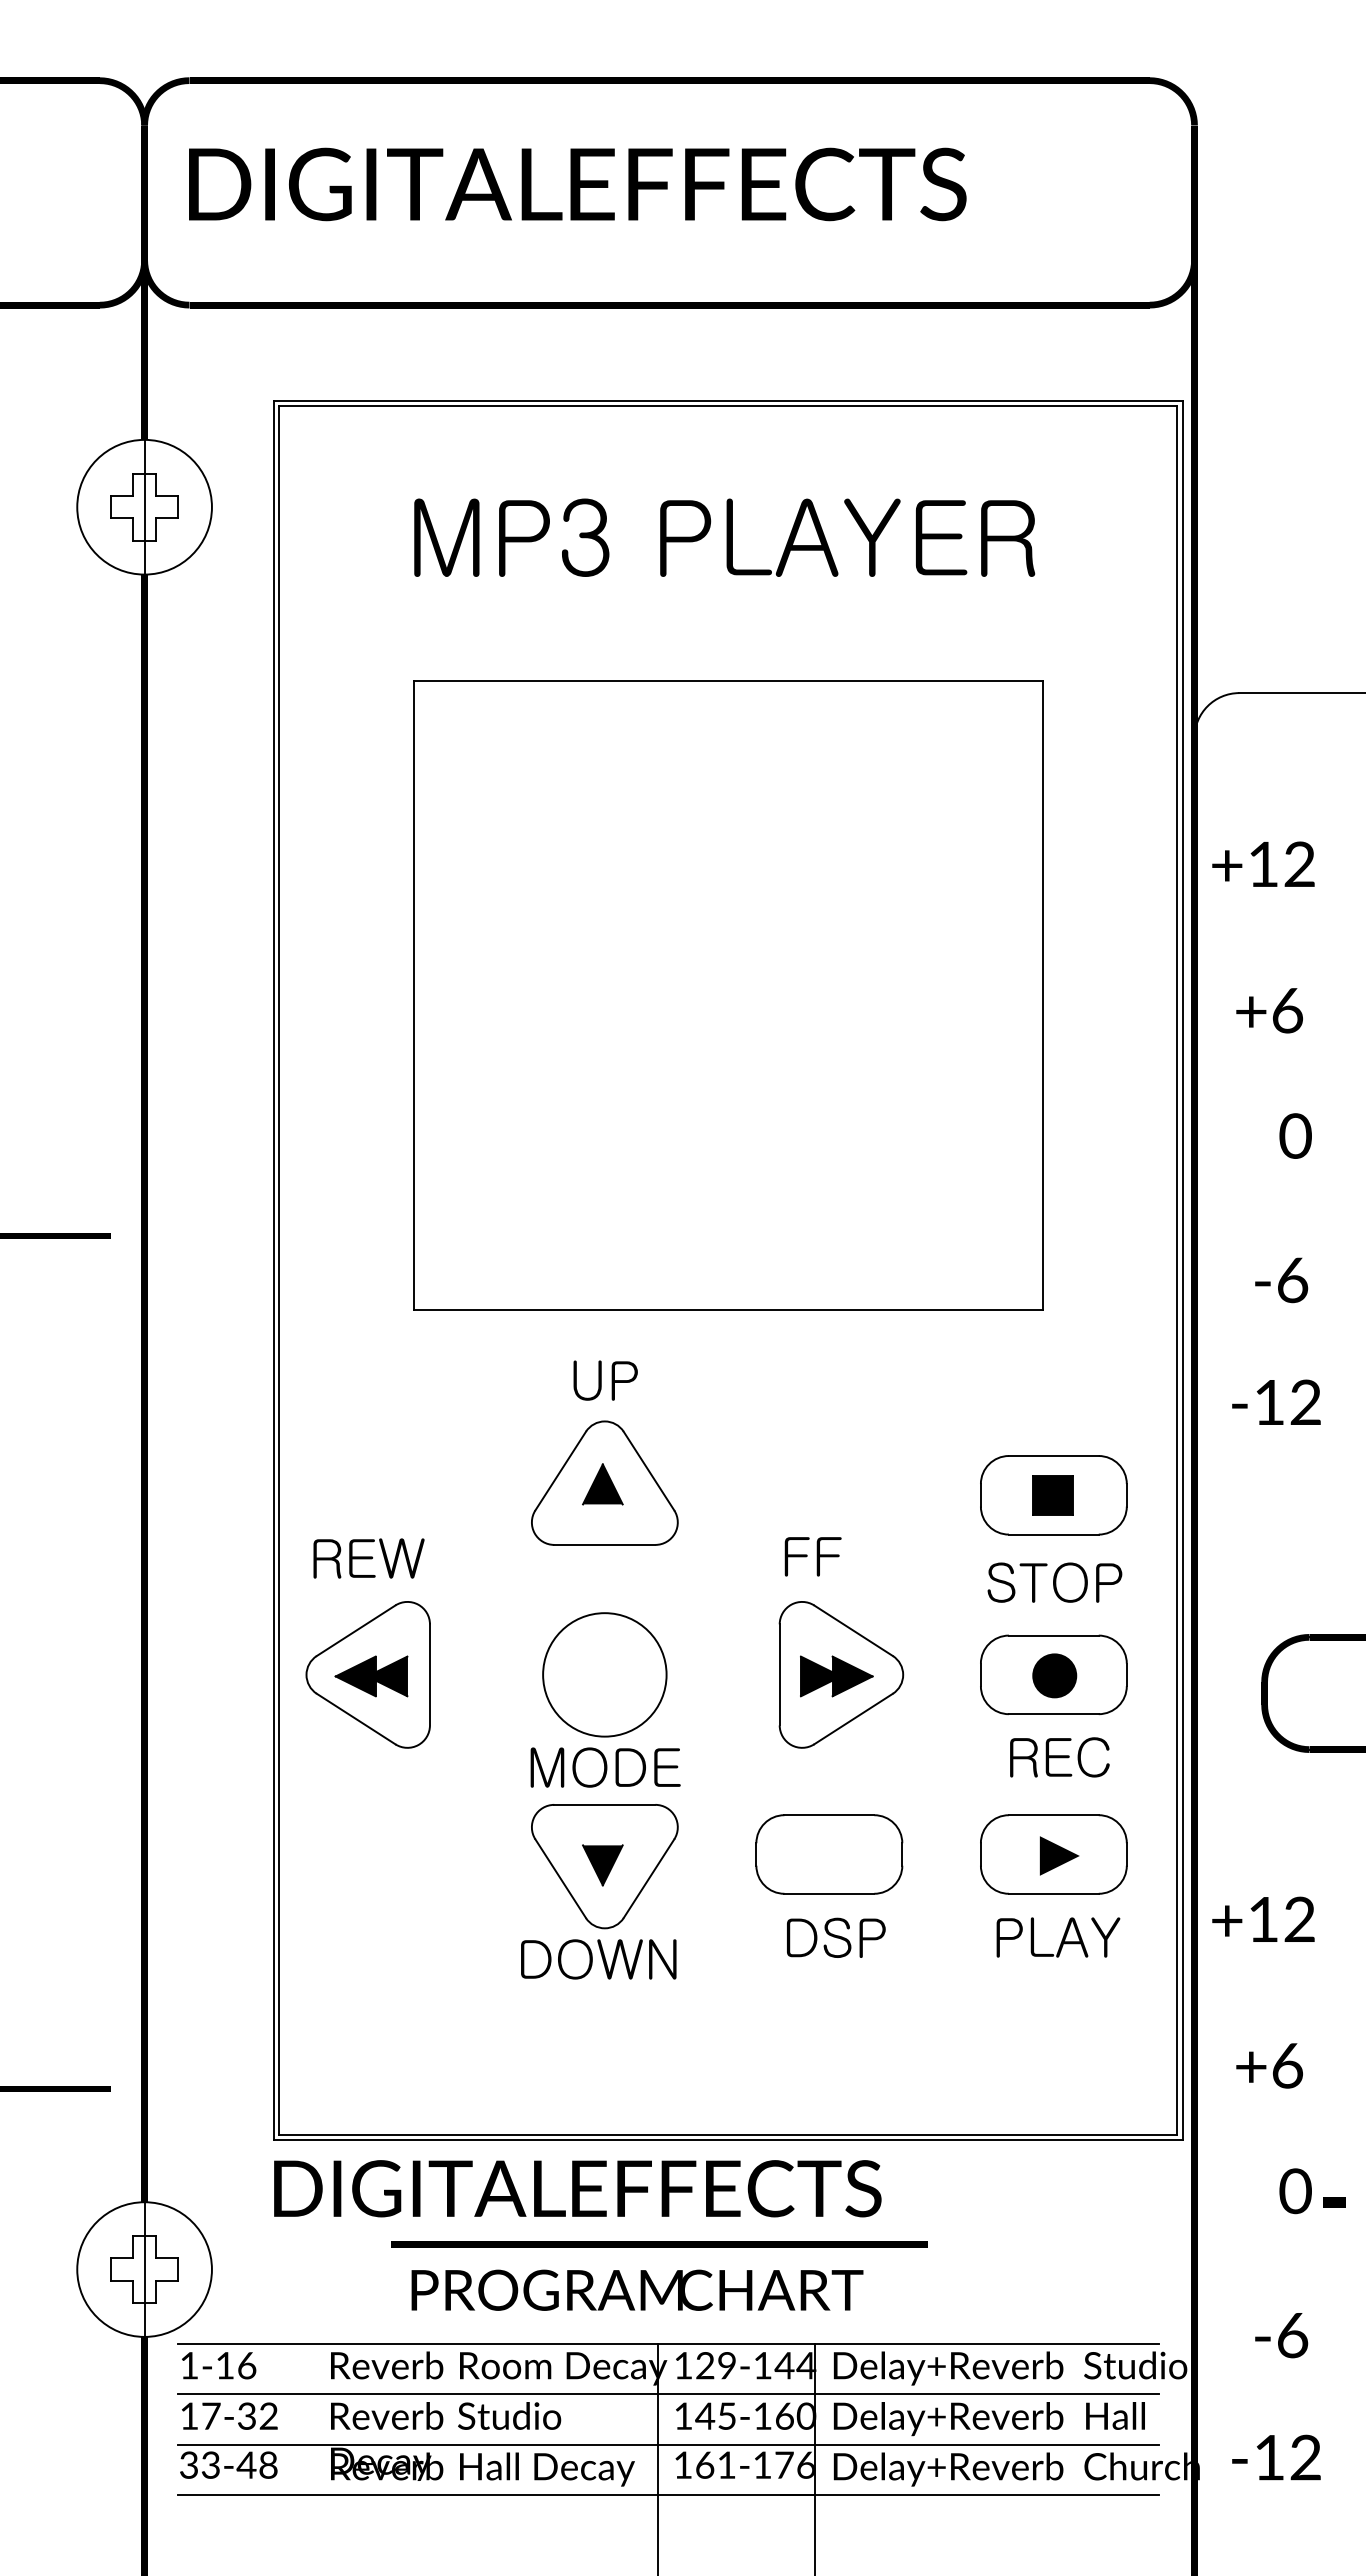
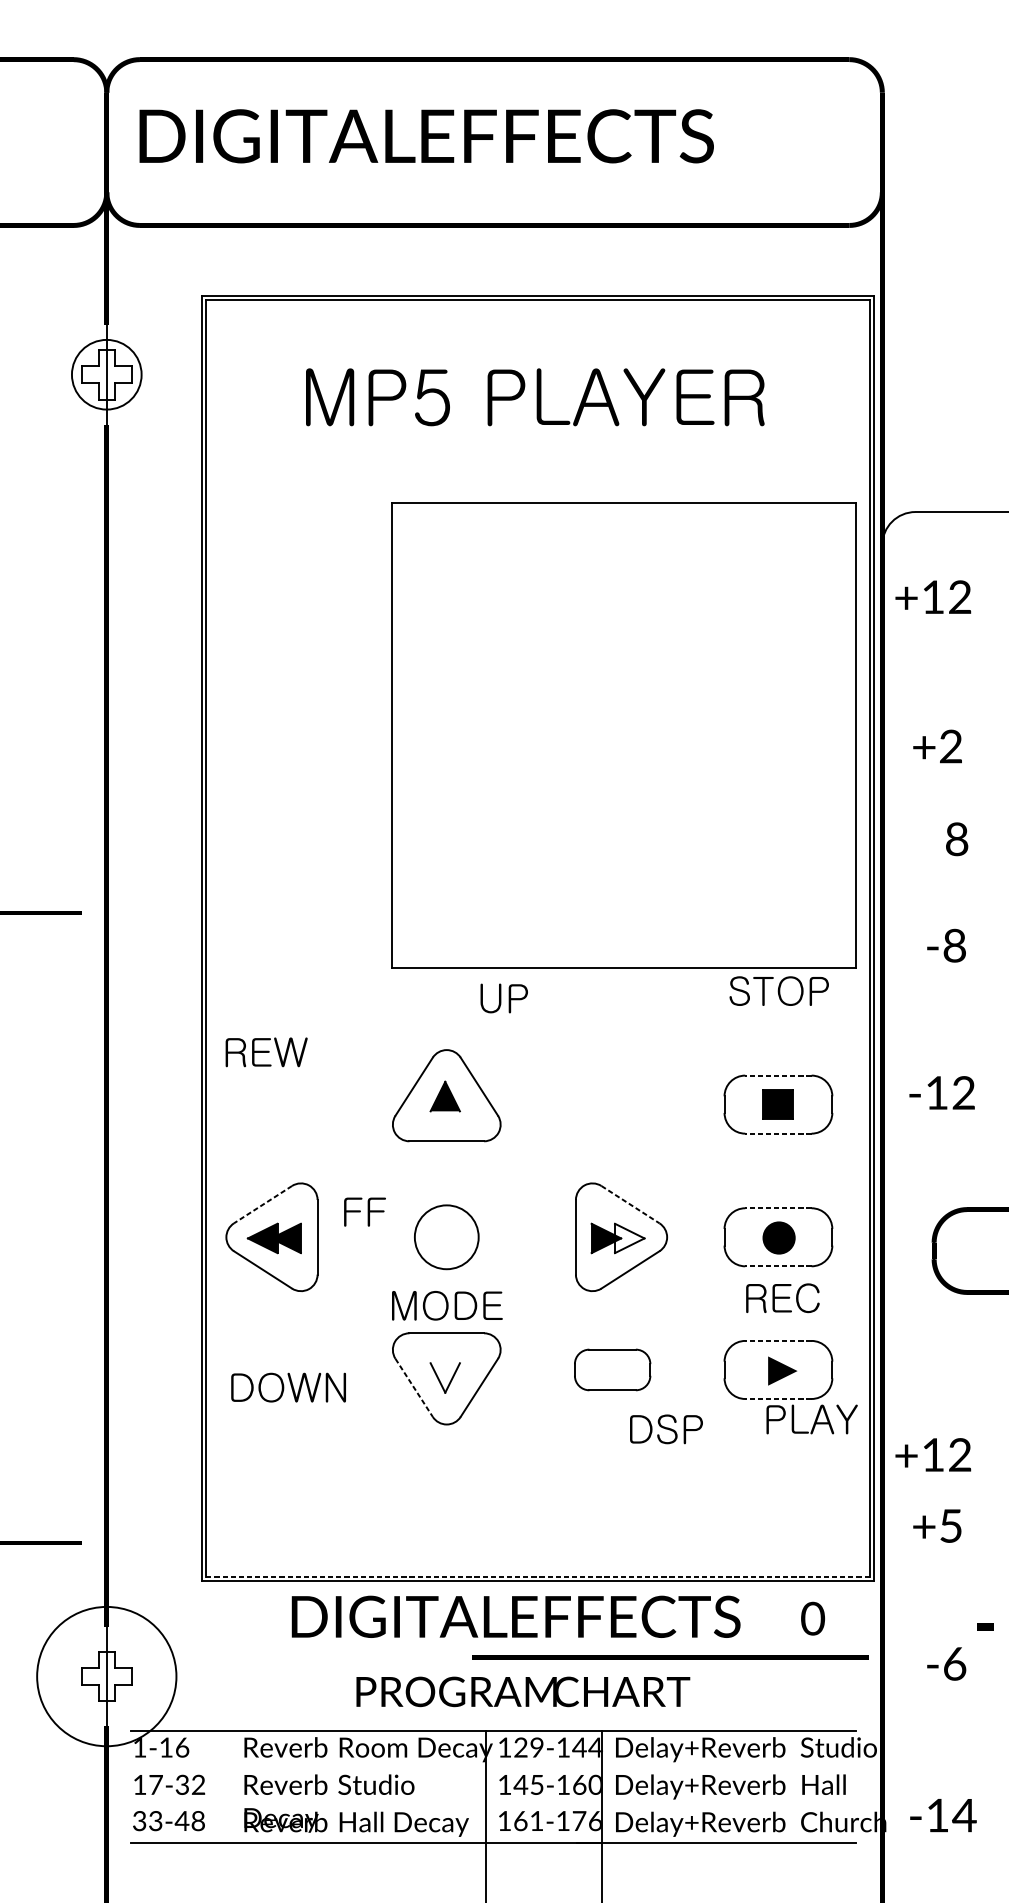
circle: (144, 506) -> (106, 374), size x0.7
text: (585, 537) -> (432, 397), MP3 -> MP5
text: (1263, 863) -> (933, 596), moved
part: (728, 995) -> (623, 735), moved
text: (1287, 1010) -> (951, 746), +6 -> +2
text: (1295, 1135) -> (956, 838), 0 -> 8
text: (1292, 1279) -> (954, 945), -6 -> -8
text: (605, 1380) -> (504, 998), moved
text: (1276, 1401) -> (942, 1092), moved
line: (1053, 1456) -> (778, 1075), solid -> dashed
line: (1053, 1534) -> (778, 1133), solid -> dashed
text: (812, 1556) -> (364, 1211), moved
text: (368, 1558) -> (266, 1052), moved
text: (1054, 1582) -> (778, 991), moved
line: (356, 1630) -> (263, 1204), solid -> dashed
line: (853, 1630) -> (630, 1204), solid -> dashed
line: (1053, 1635) -> (778, 1208), solid -> dashed
circle: (604, 1674) -> (446, 1237), size x0.7
fill: (852, 1676) -> (629, 1238), removed
line: (1053, 1714) -> (778, 1266), solid -> dashed
line: (1053, 1815) -> (778, 1341), solid -> dashed
part: (829, 1854) -> (612, 1369), size x0.7
fill: (602, 1865) -> (445, 1378), removed
line: (560, 1878) -> (414, 1387), solid -> dashed
line: (1053, 1893) -> (778, 1398), solid -> dashed
text: (1263, 1918) -> (933, 1454), moved
text: (836, 1937) -> (666, 1429), moved
text: (1058, 1937) -> (812, 1419), moved
text: (598, 1959) -> (288, 1387), moved
text: (1287, 2065) -> (951, 1525), +6 -> +5
line: (727, 2134) -> (537, 1576), solid -> dashed
text: (577, 2188) -> (515, 1616), moved
text: (1295, 2191) -> (812, 1618), moved
line: (659, 2244) -> (670, 1658), moved
circle: (144, 2269) -> (106, 1676), size x1.4
text: (637, 2289) -> (523, 1691), moved
text: (1281, 2335) -> (946, 1663), moved
line: (667, 2394) -> (493, 1768), removed
line: (667, 2444) -> (493, 1805), removed
text: (1305, 2457) -> (964, 1815), -12 -> -14

